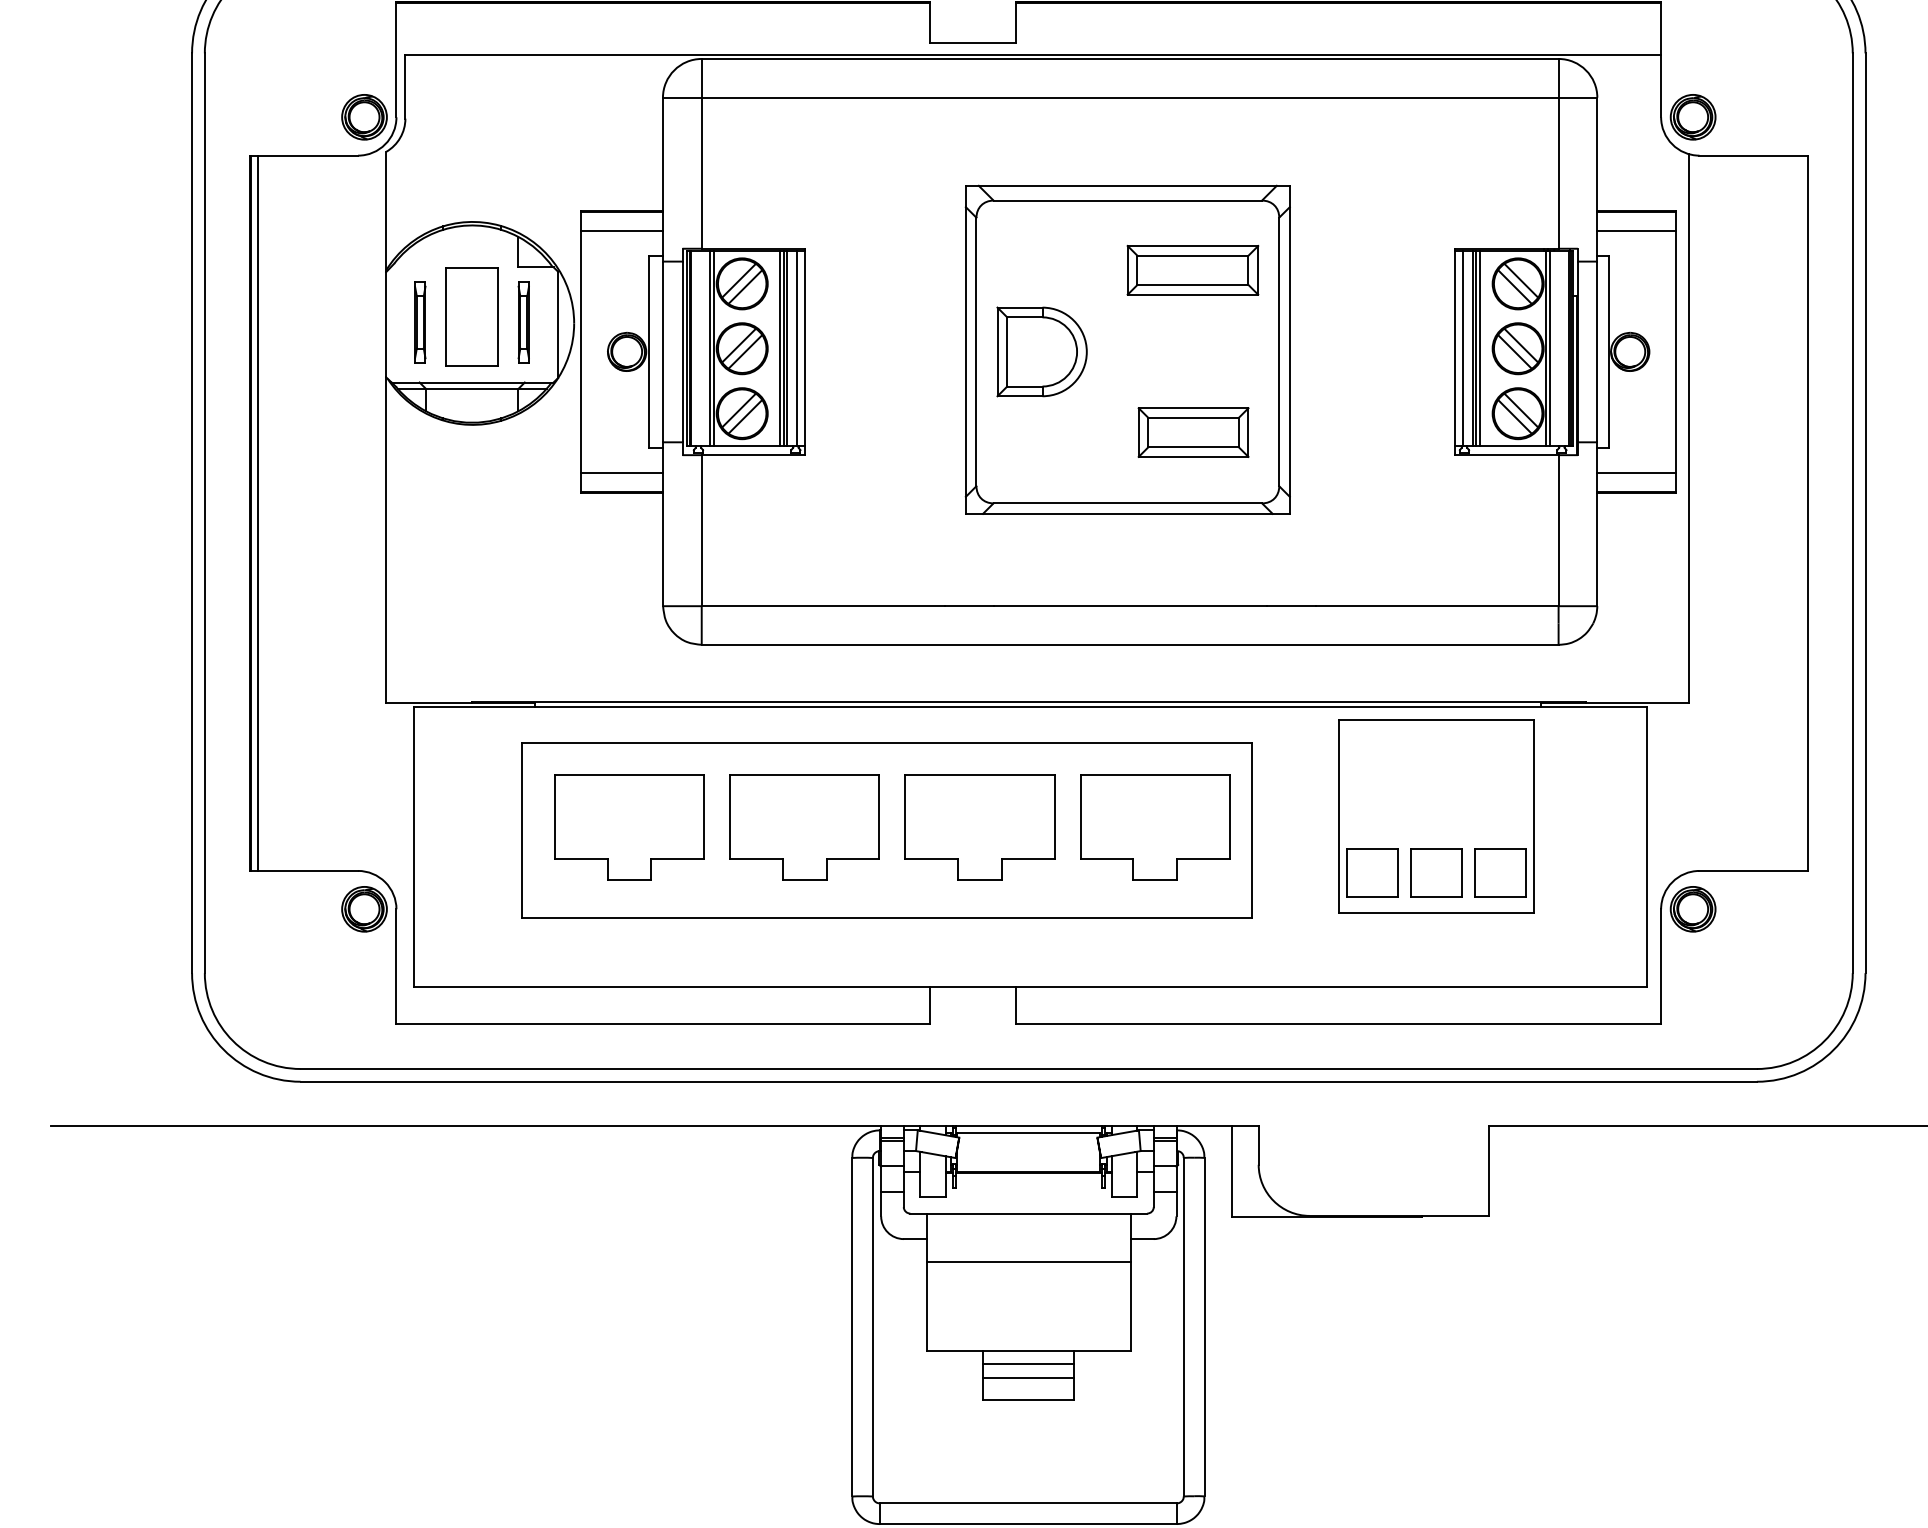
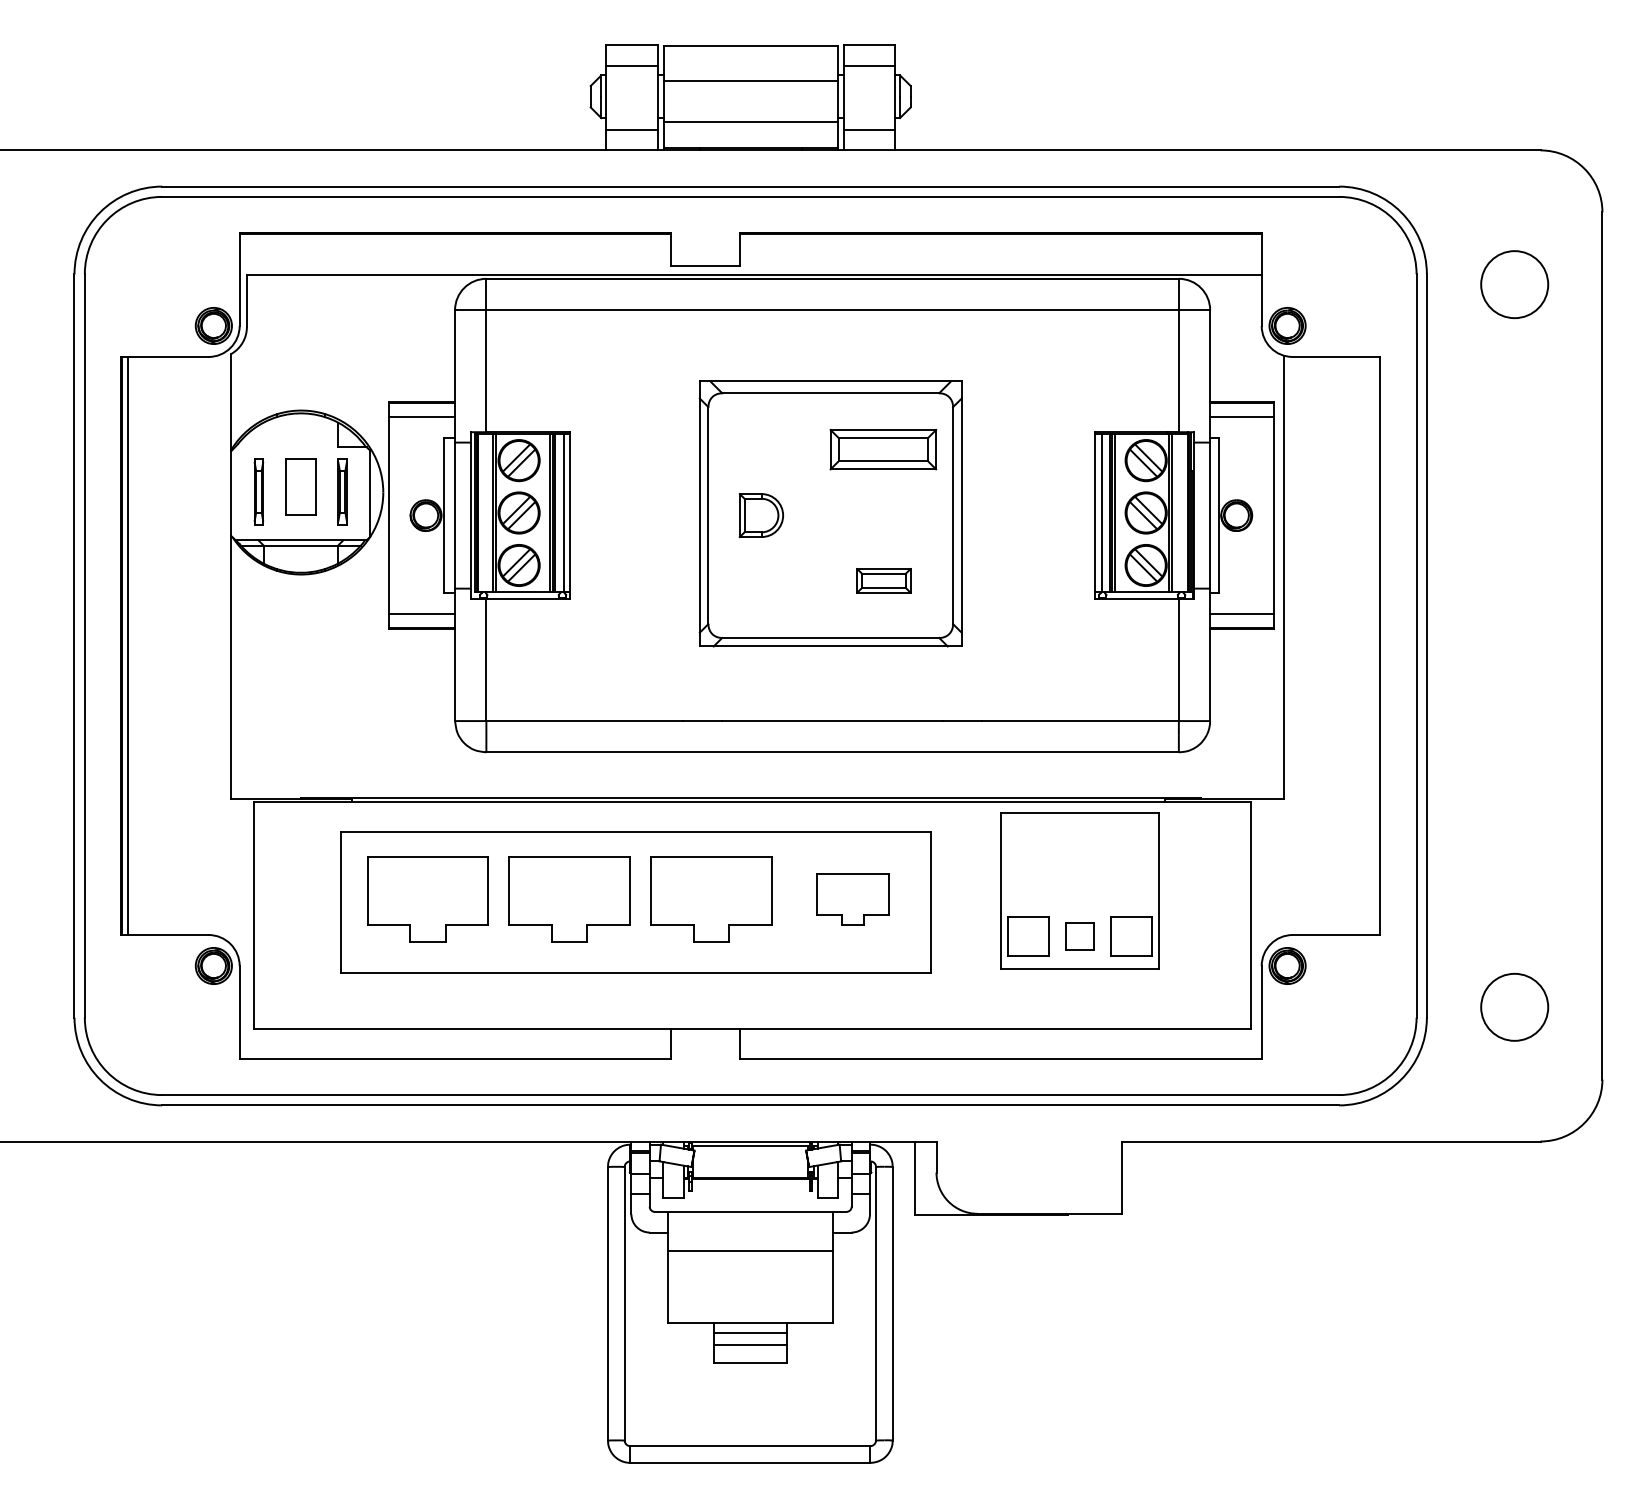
part: (471, 315) -> (300, 486), size x0.7
part: (1042, 351) -> (761, 515), size x0.6
part: (1193, 432) -> (883, 580), size x0.6
part: (1154, 826) -> (852, 899), size x0.6
part: (1435, 872) -> (1079, 936), size x0.7

